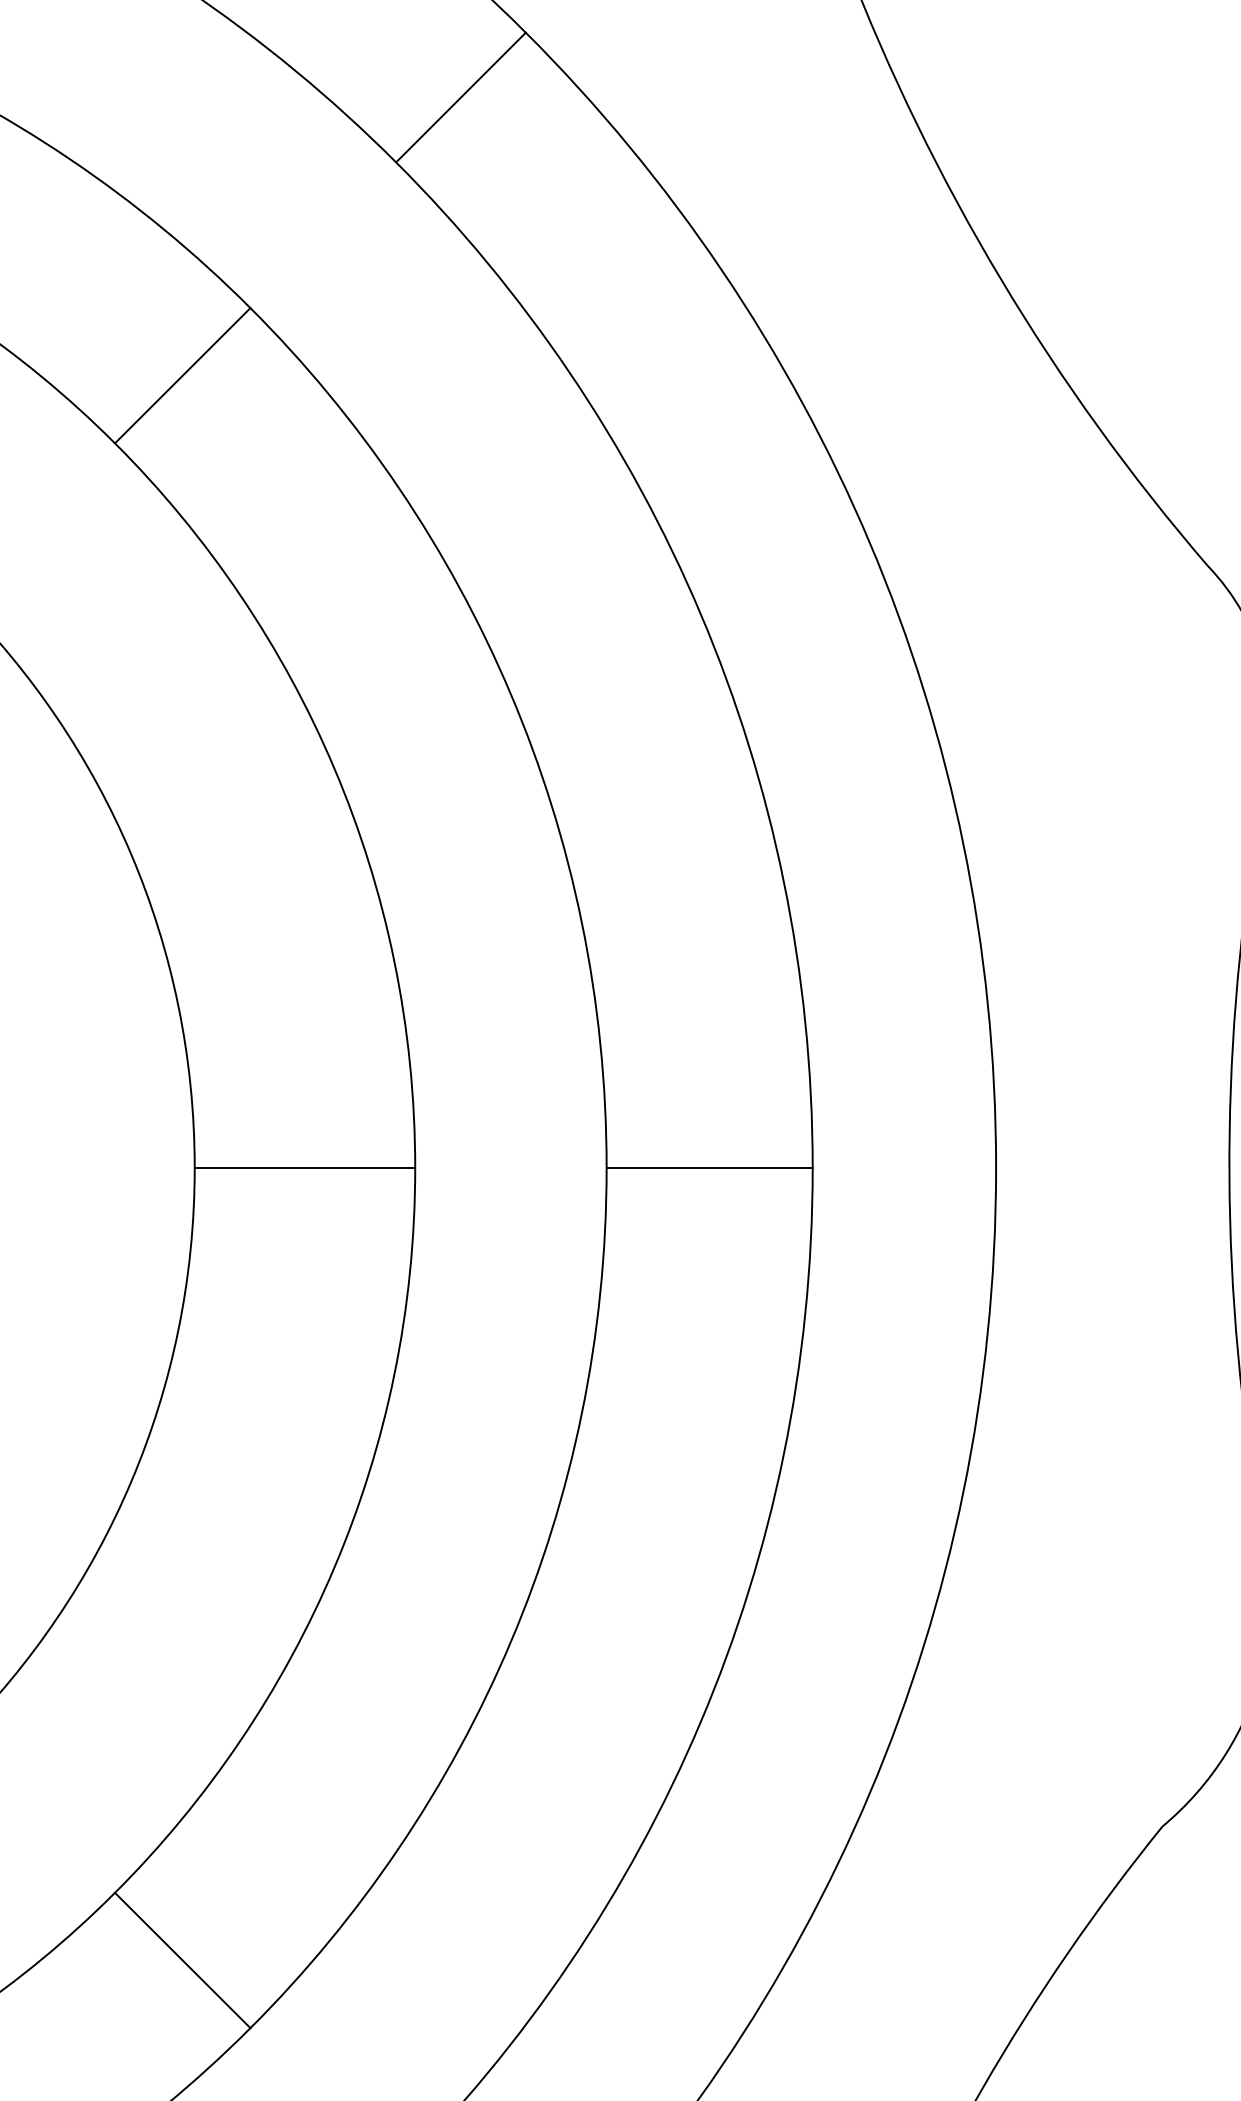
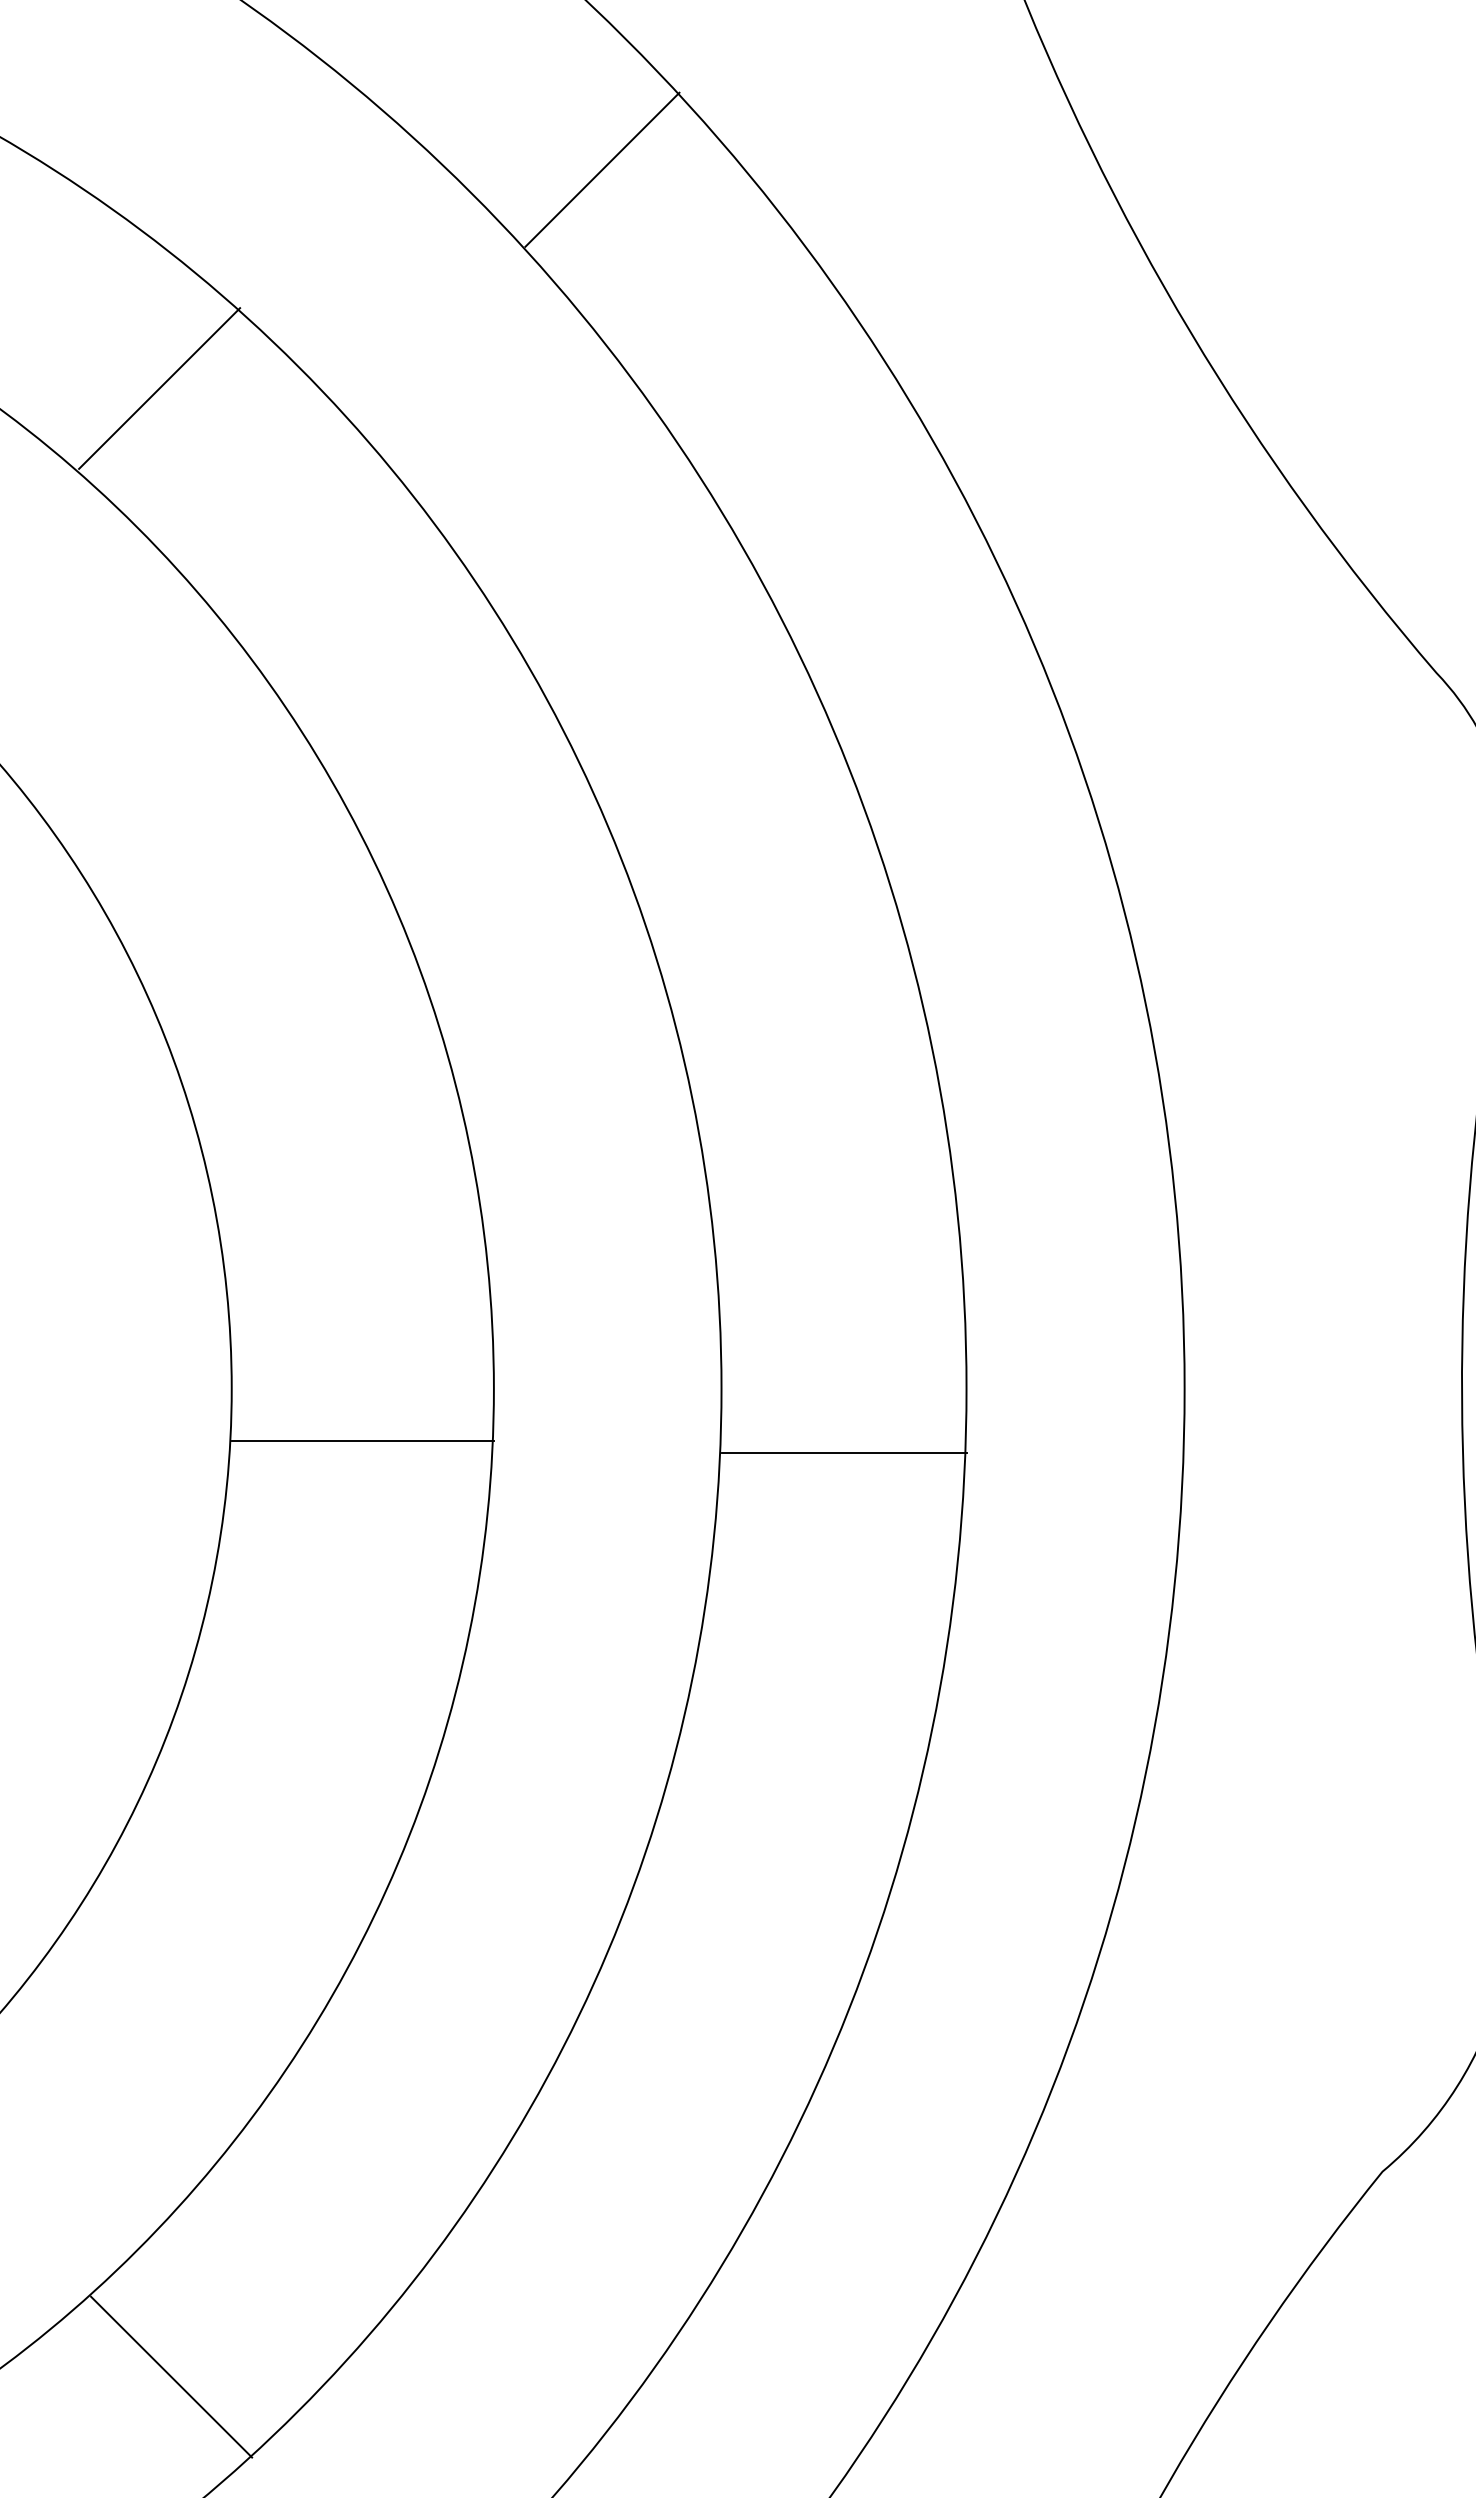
line: (461, 97) -> (602, 169), moved
line: (182, 375) -> (159, 388), moved
line: (304, 1167) -> (362, 1440), moved
line: (709, 1167) -> (843, 1452), moved
line: (182, 1960) -> (171, 2376), moved

